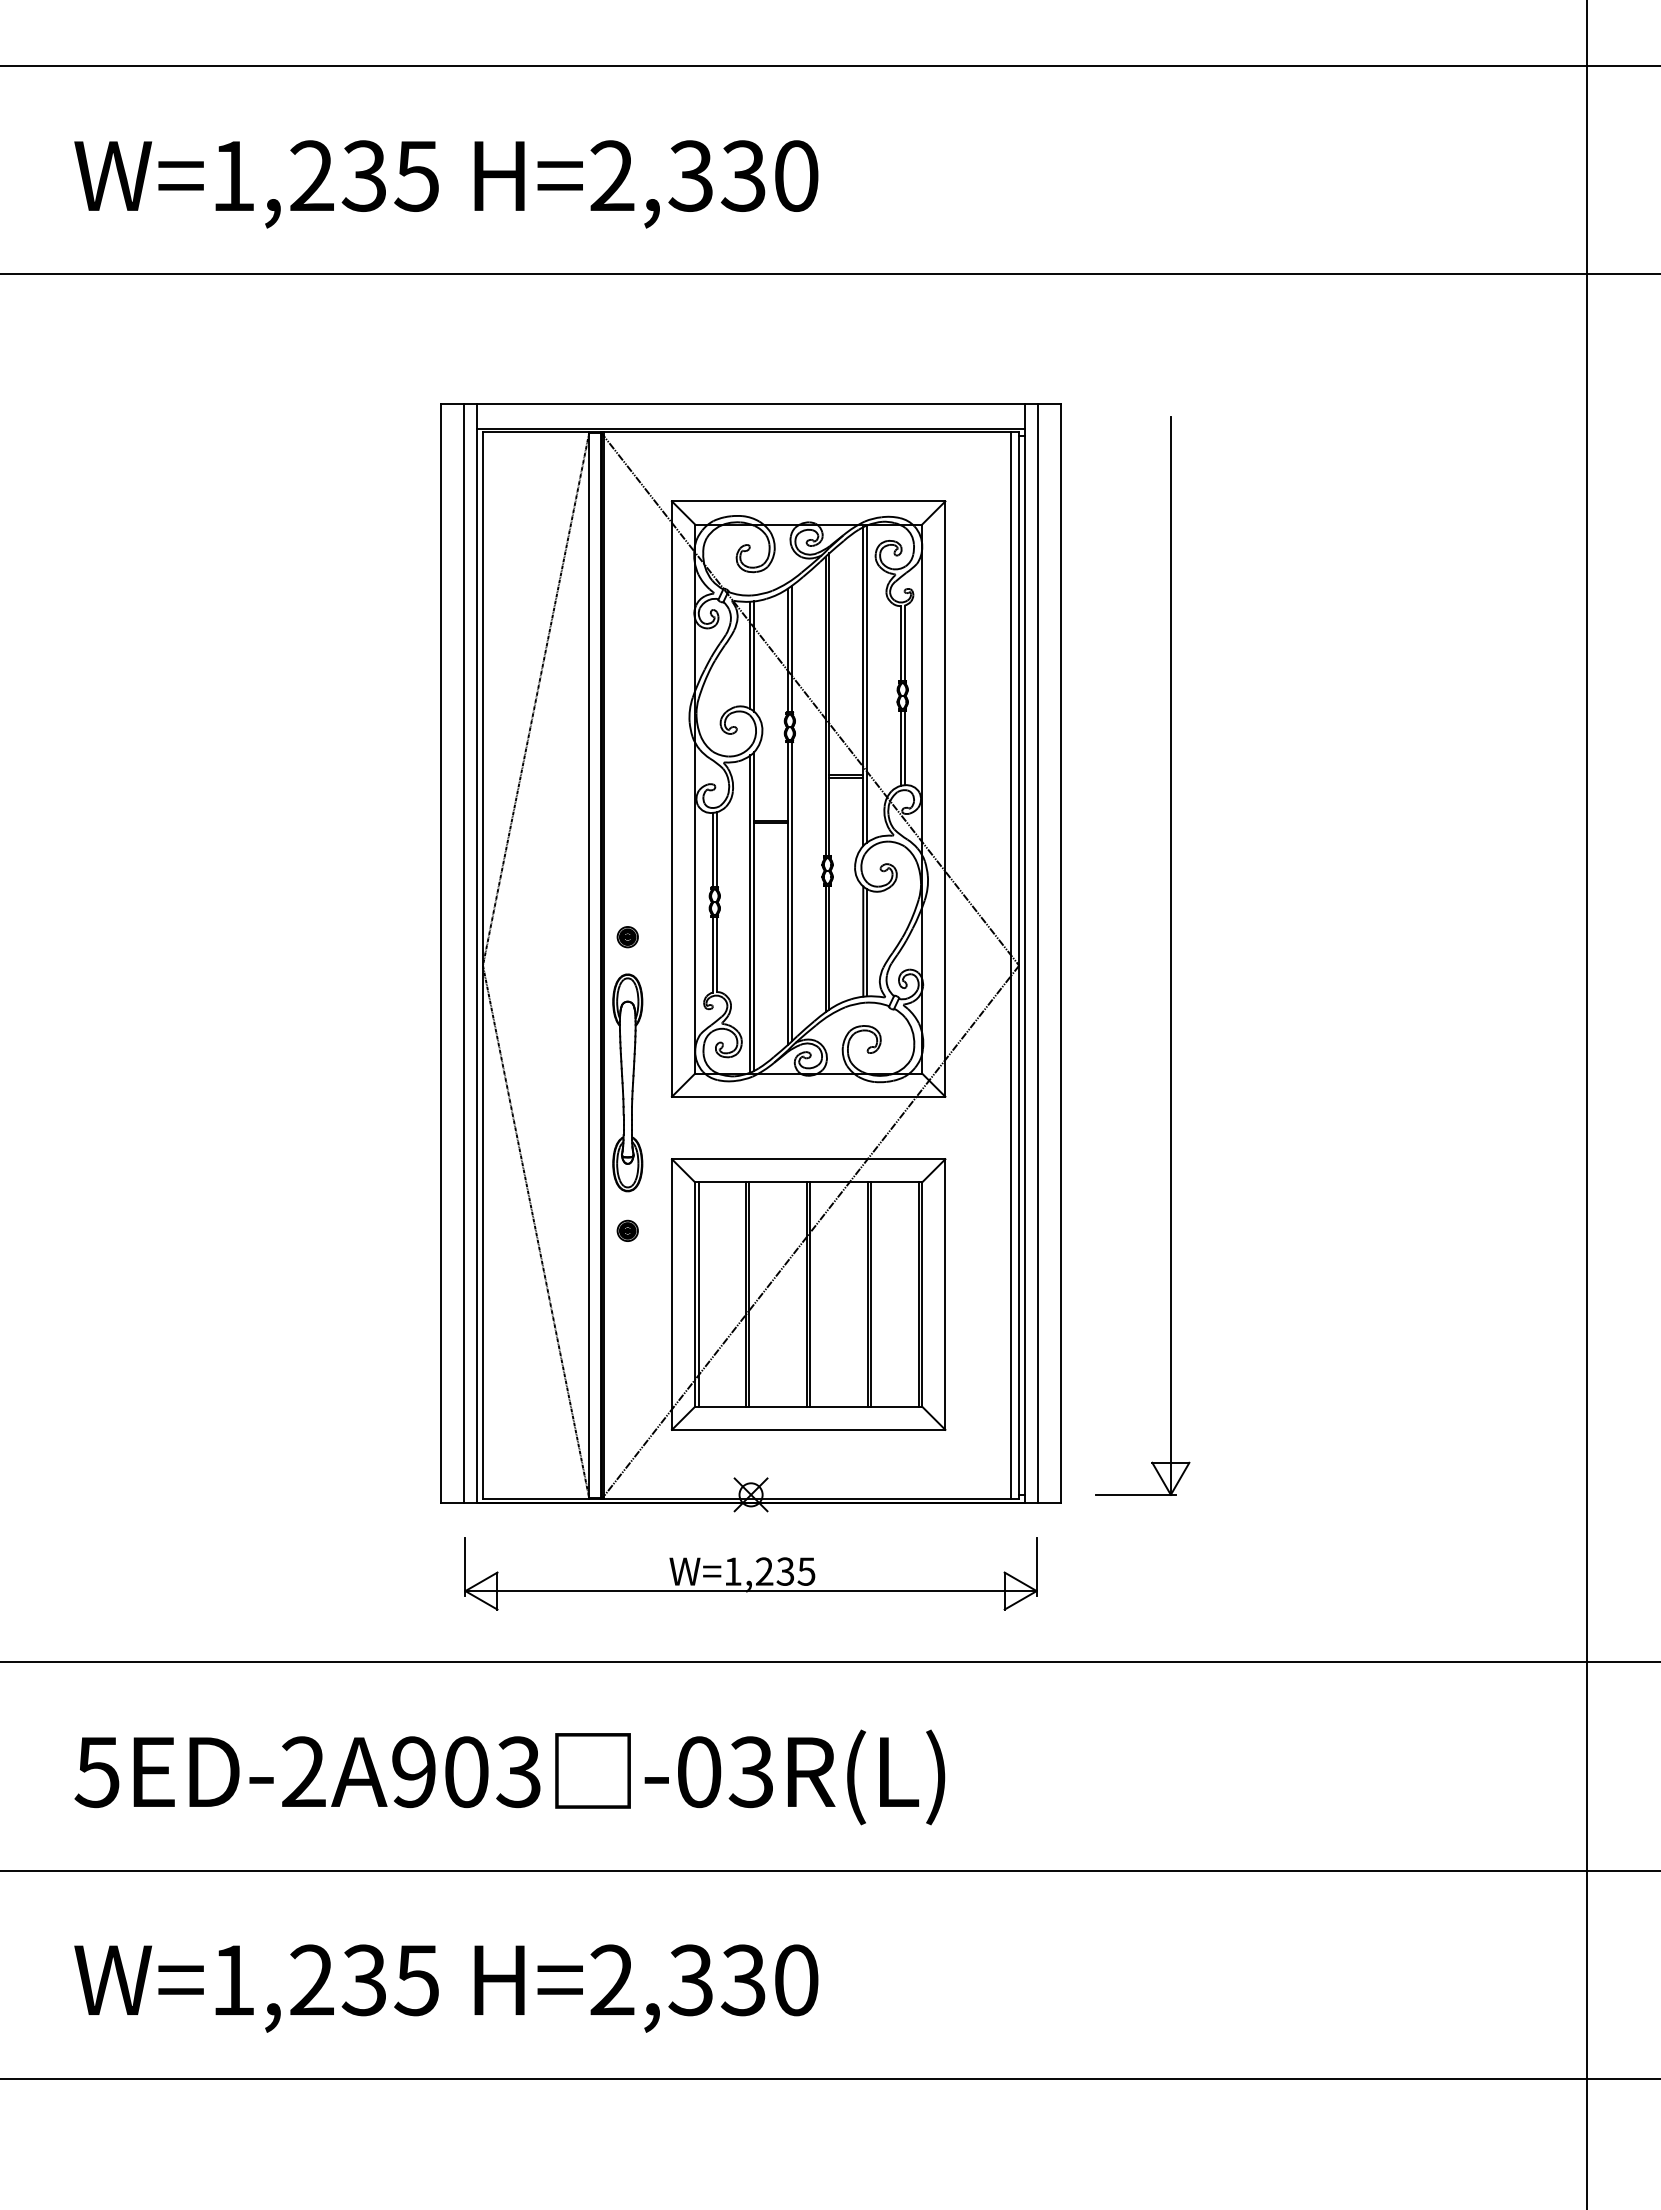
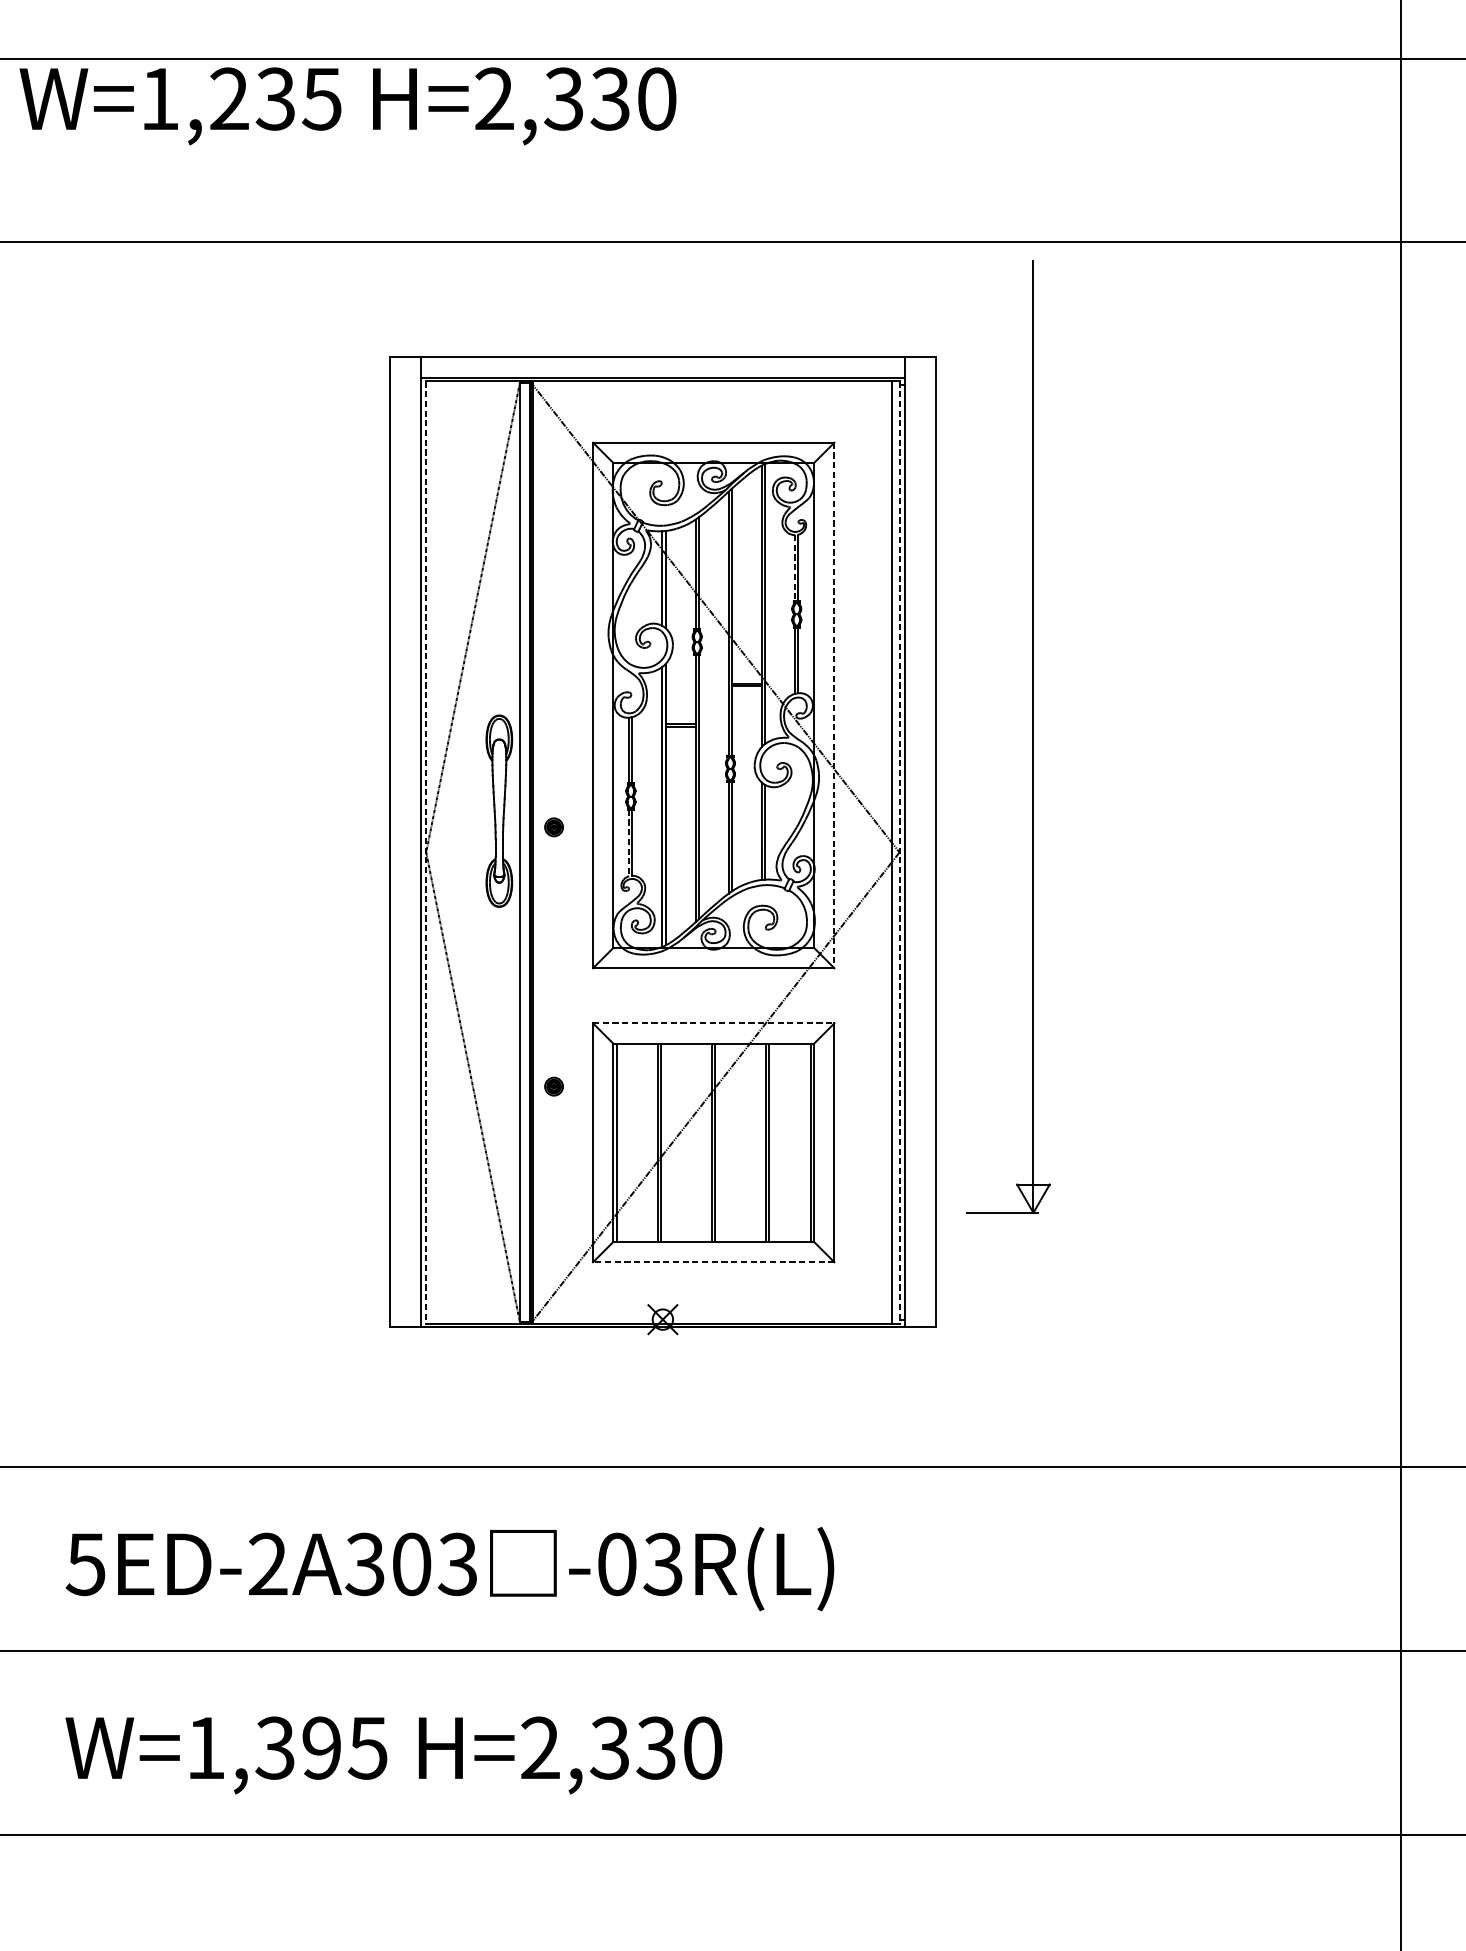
text: (446, 184) -> (348, 106), moved
line: (900, 643) -> (794, 568), solid -> dashed
line: (945, 799) -> (834, 705), solid -> dashed
line: (464, 953) -> (409, 841), removed
line: (1037, 953) -> (915, 841), removed
line: (712, 954) -> (628, 842), solid -> dashed
part: (1170, 955) -> (1033, 736), moved
line: (482, 965) -> (425, 852), solid -> dashed
line: (1019, 965) -> (899, 852), solid -> dashed
part: (627, 1082) -> (499, 810), moved
line: (808, 1159) -> (713, 1023), solid -> dashed
line: (808, 1429) -> (713, 1261), solid -> dashed
part: (749, 1580) -> (661, 1395), removed
text: (413, 1772) -> (364, 1564), 5ED-2A903 -> 5ED-2A303
text: (337, 1980) -> (297, 1748), W=1,235 -> W=1,395

